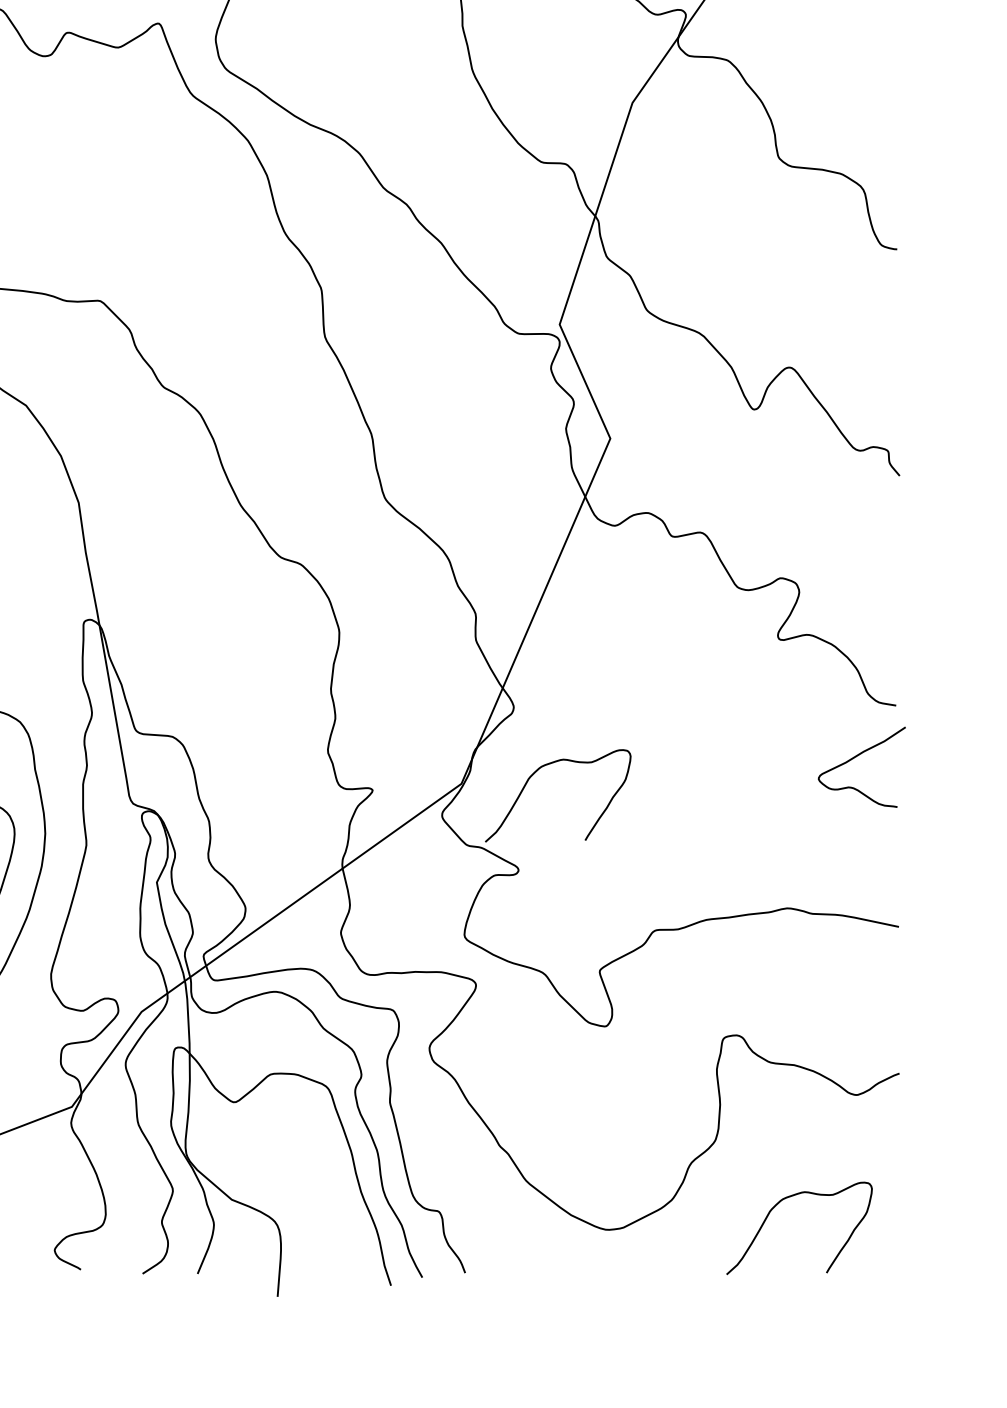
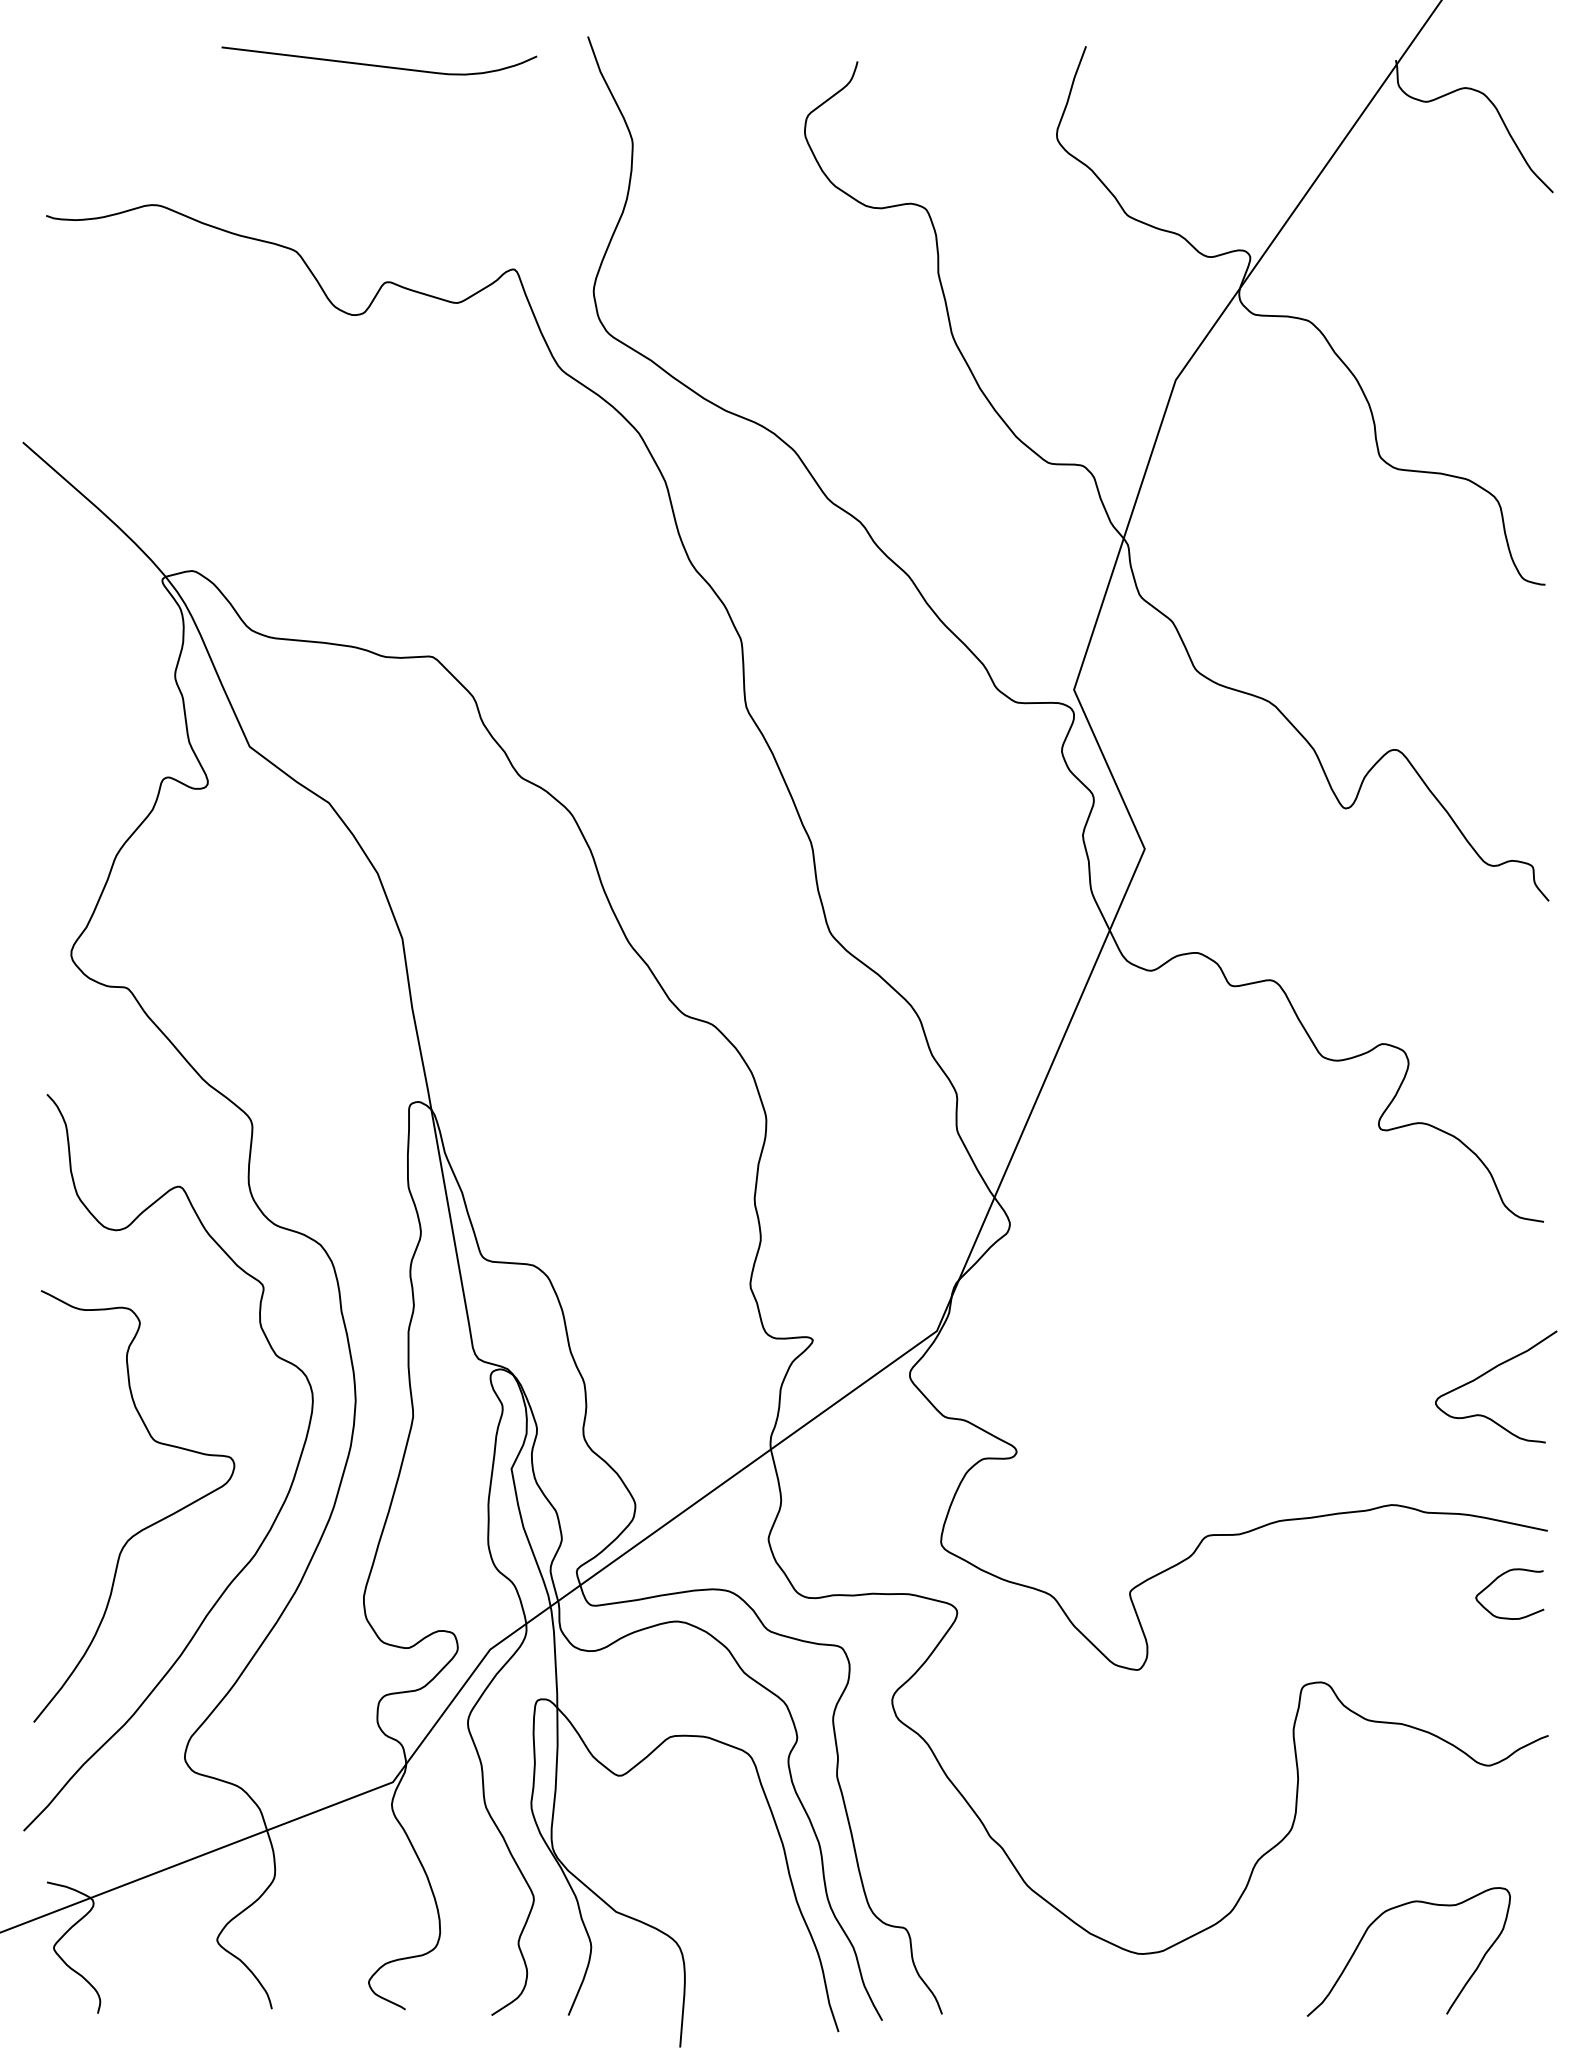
curve: (855, 757) -> (1487, 1373), moved
curve: (535, 772) -> (1040, 1315), removed
curve: (862, 962) -> (1496, 1580), added

